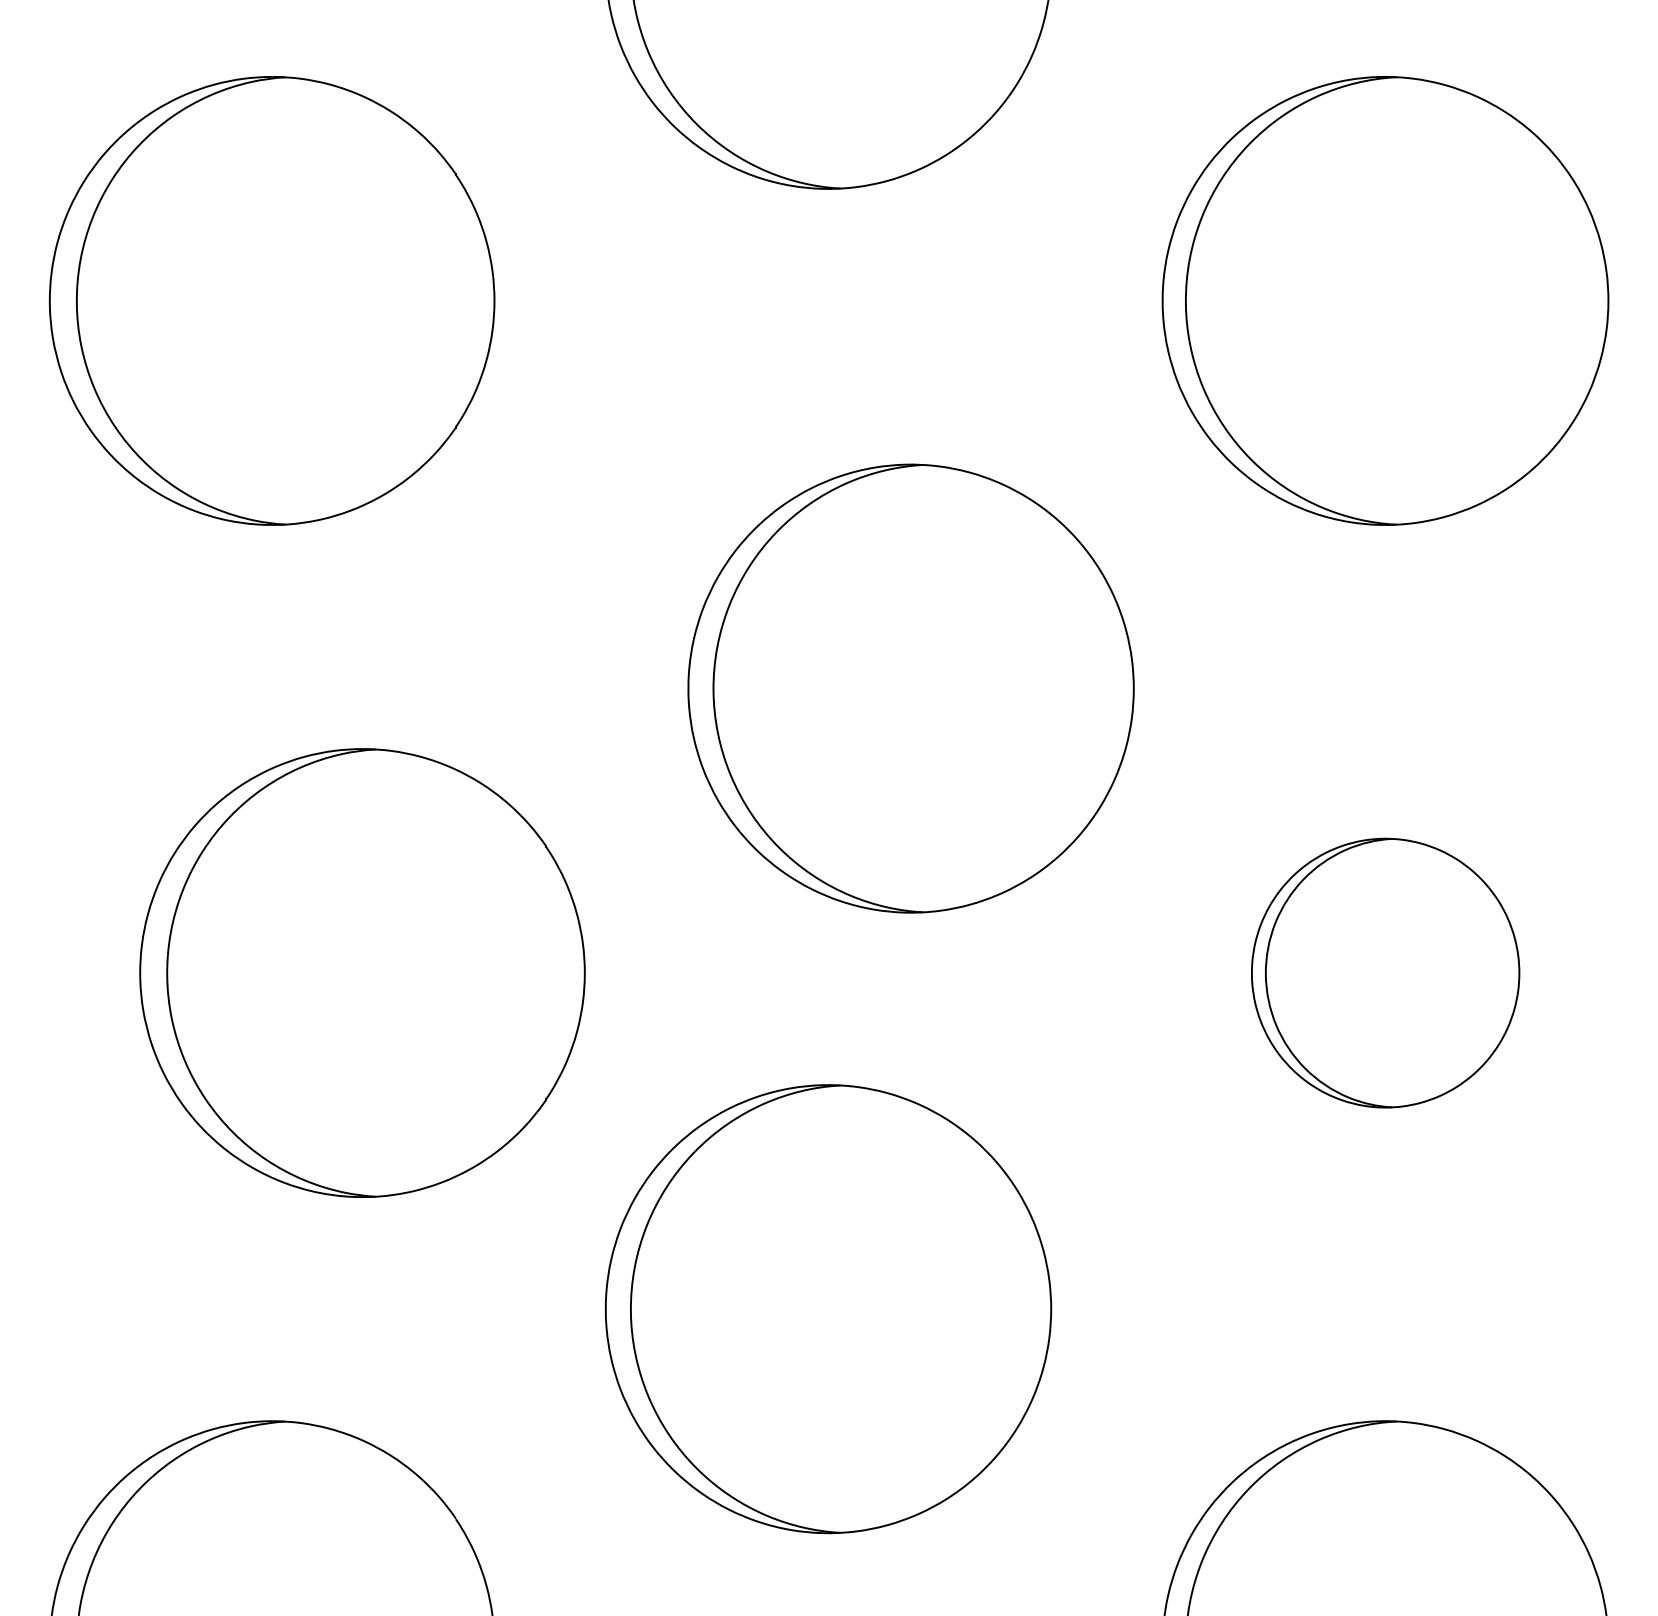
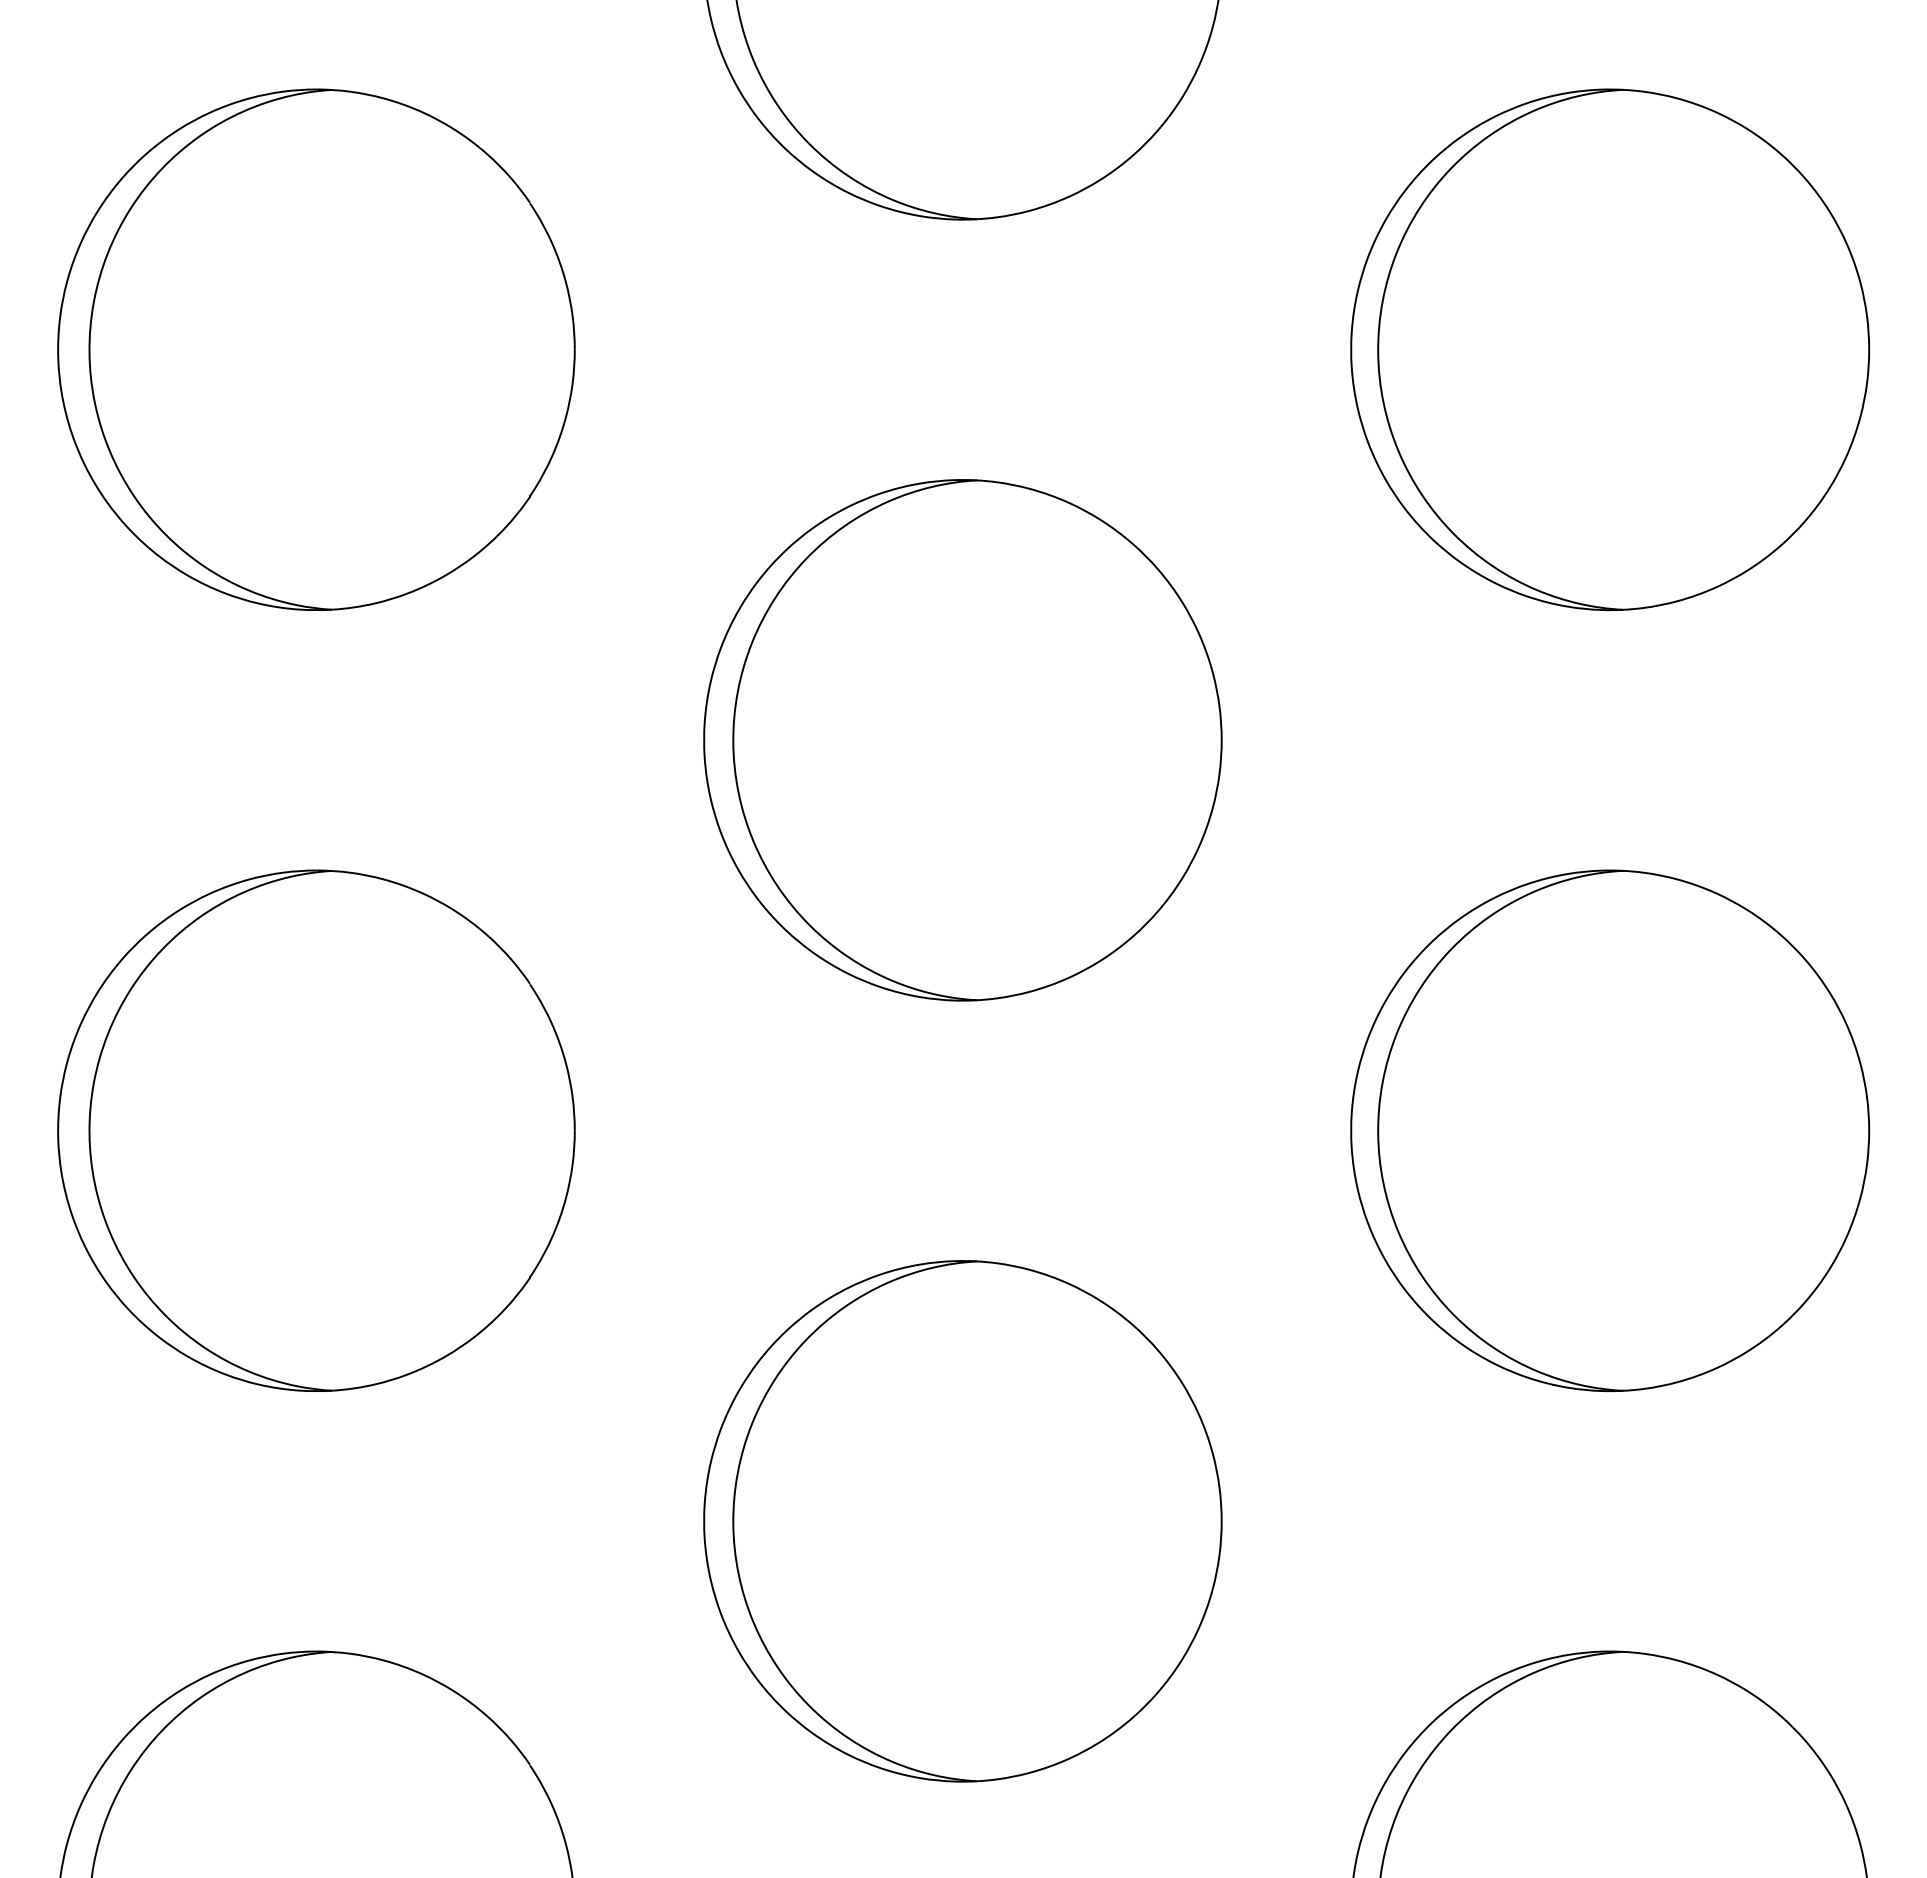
part: (910, 688) -> (962, 740), moved
part: (362, 972) -> (316, 1130), moved
part: (1385, 972) -> (1610, 1130), size x1.67

